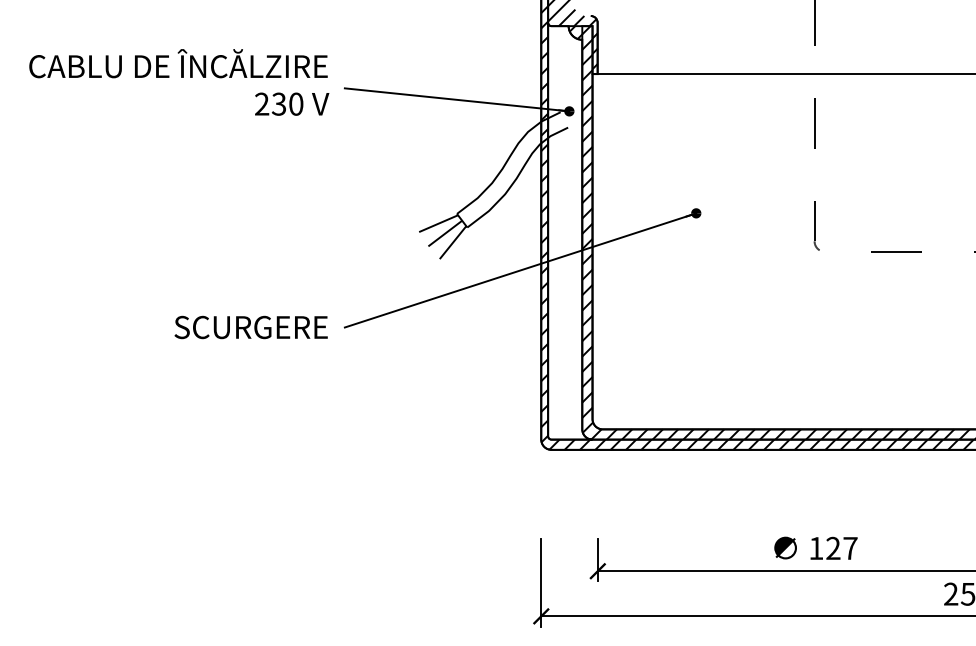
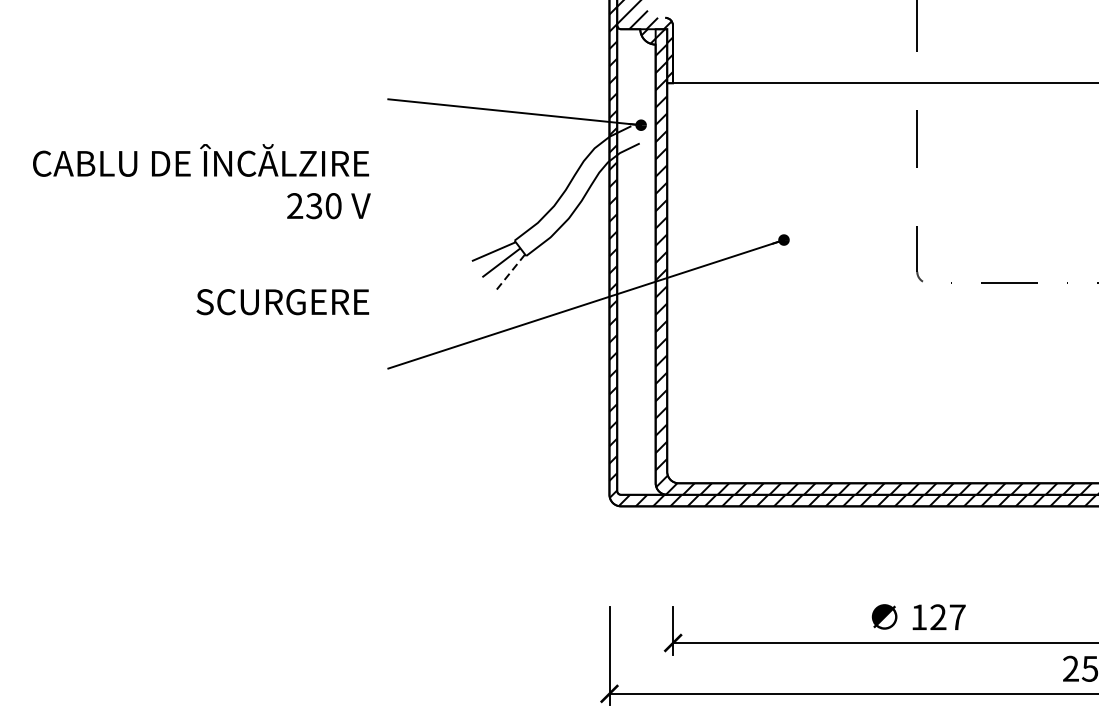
text: (179, 82) -> (202, 181), moved
line: (452, 243) -> (509, 273), solid -> dashed
text: (250, 327) -> (282, 302), moved

